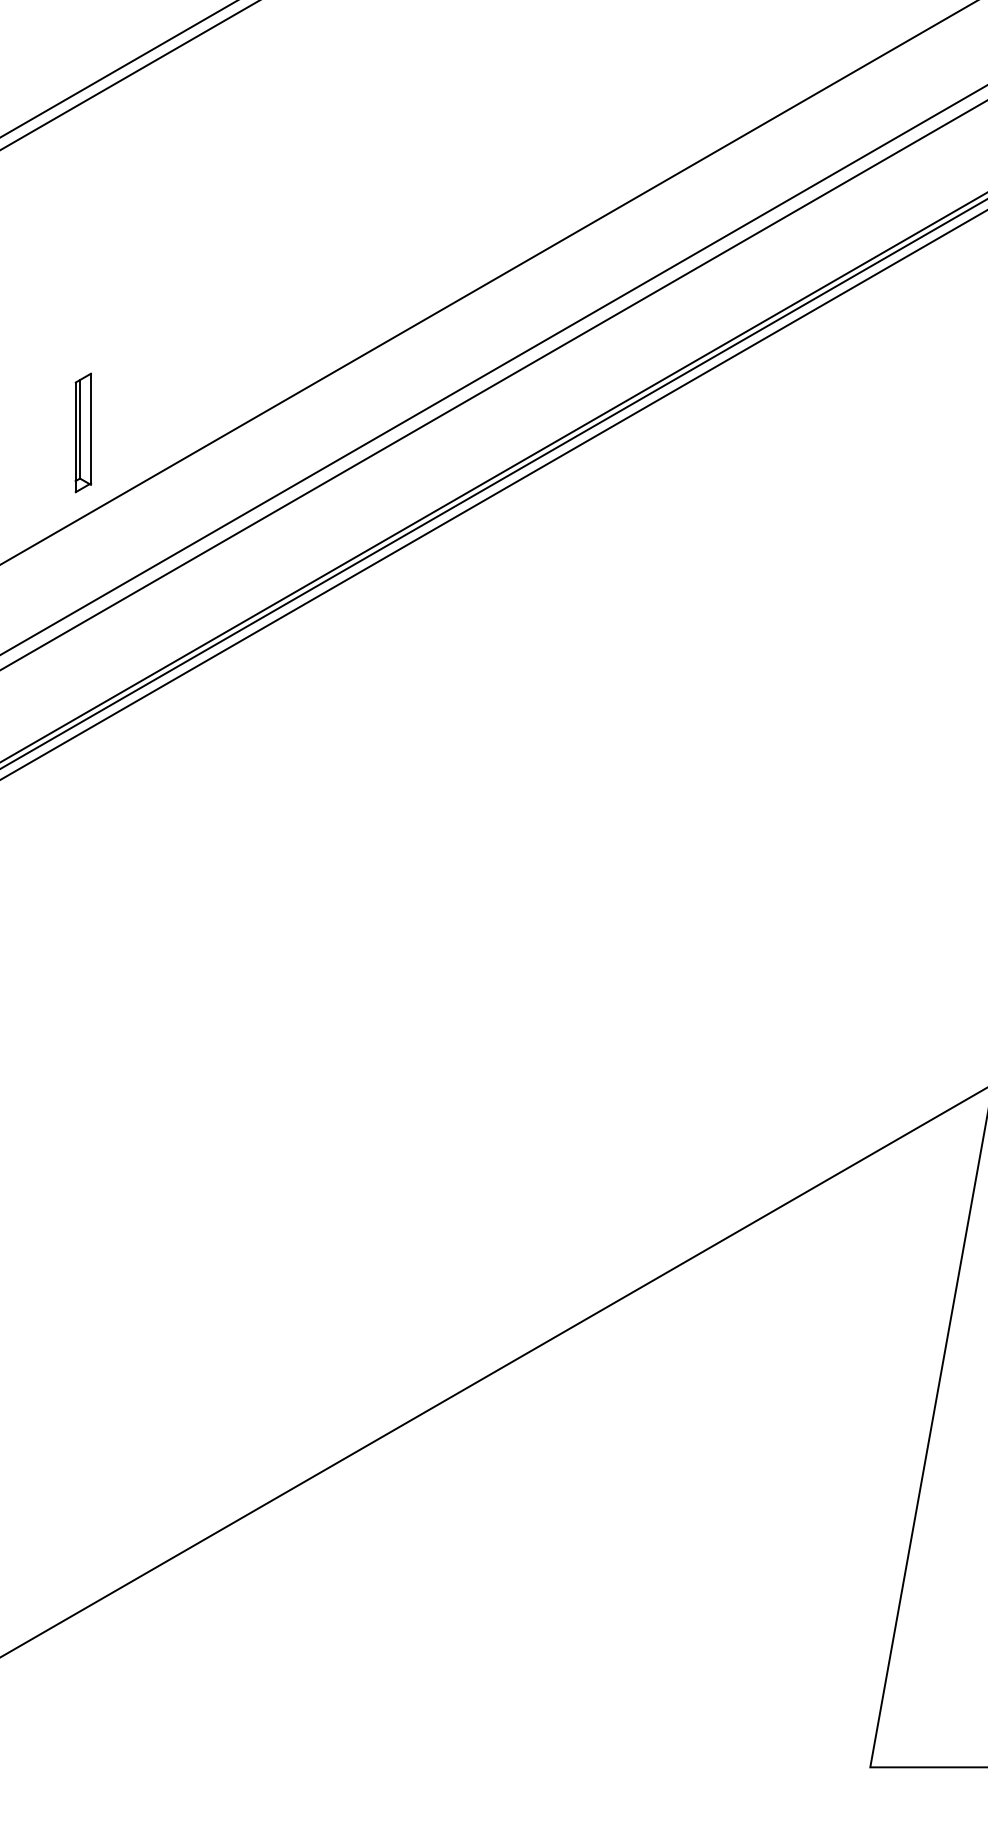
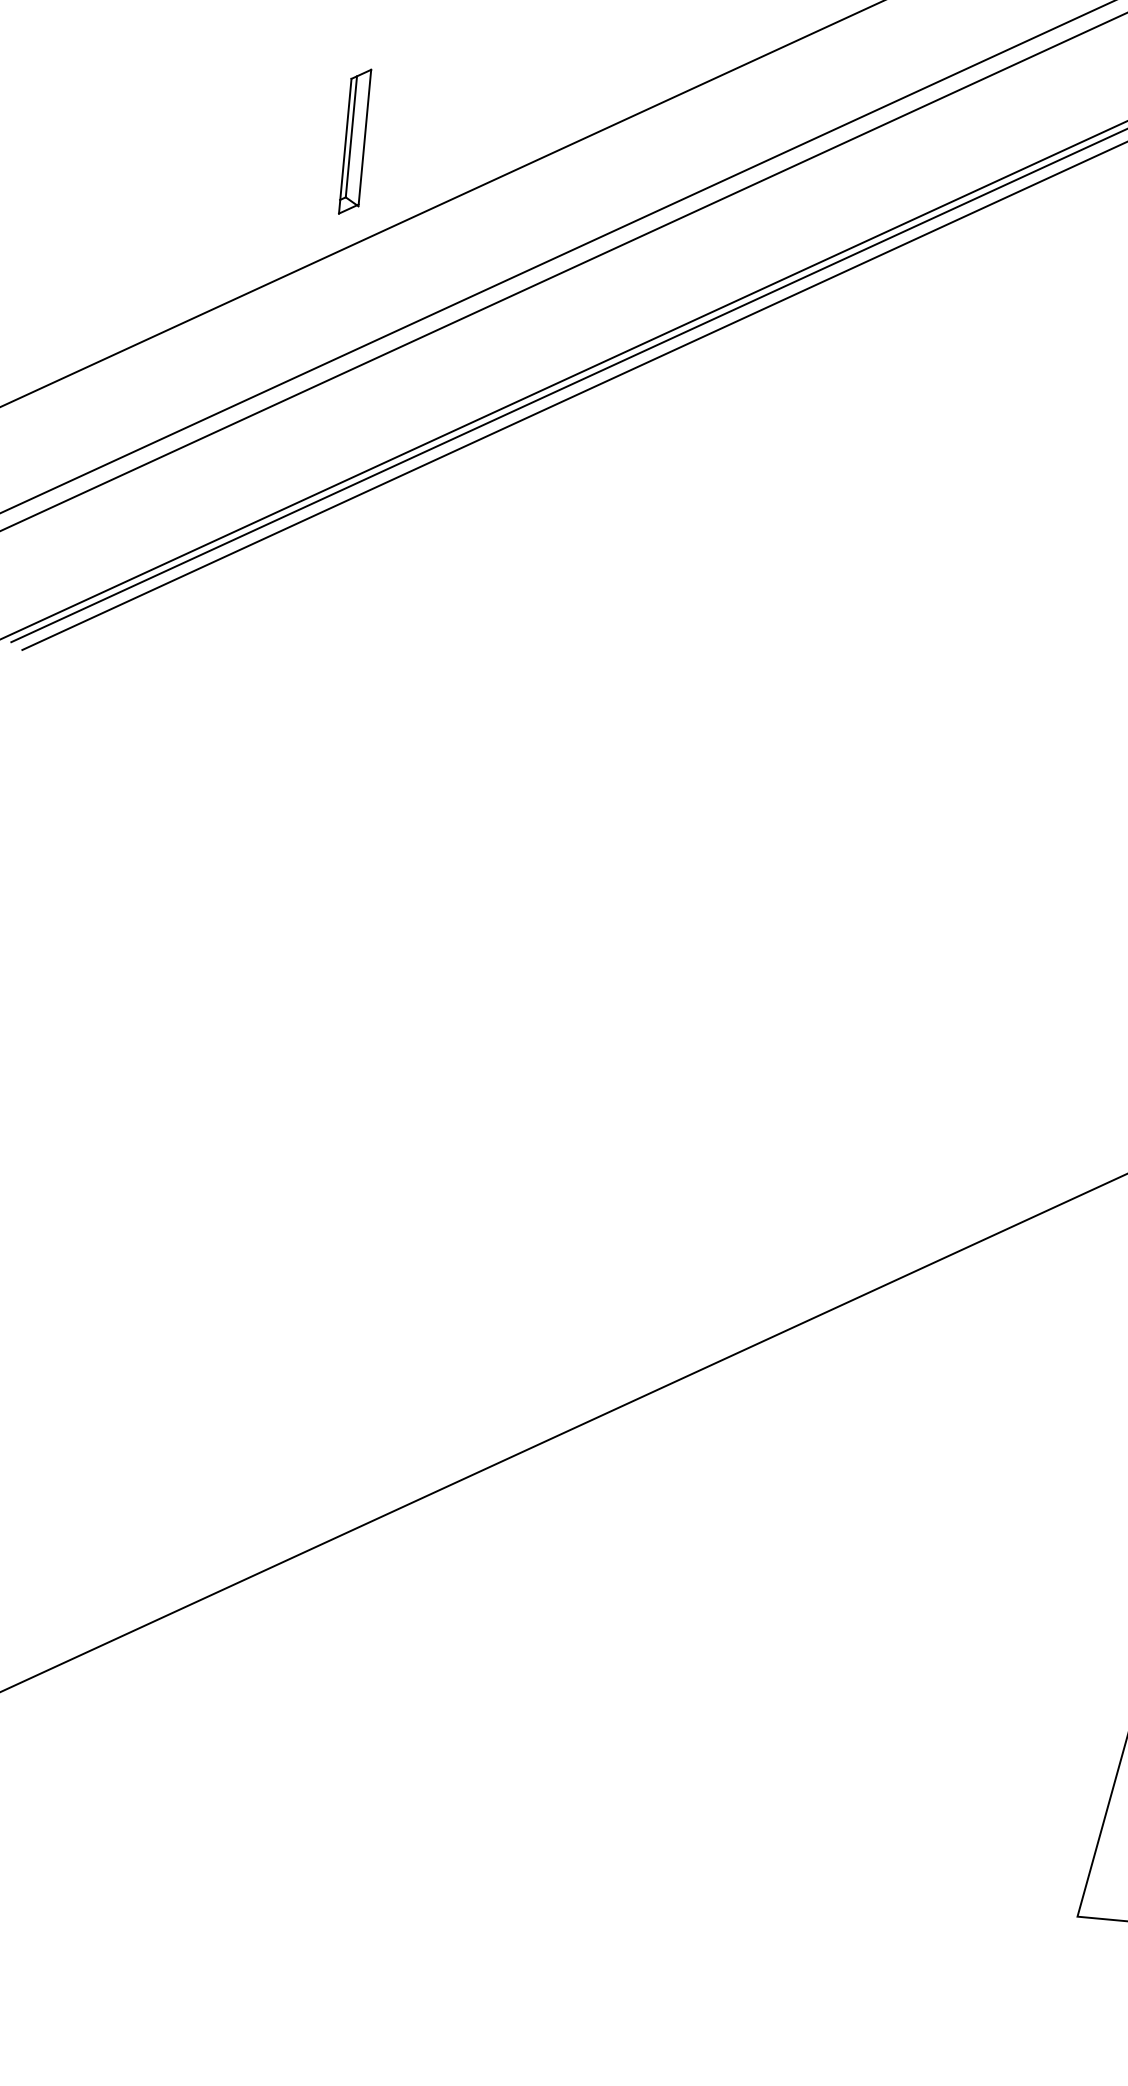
part: (82, 432) -> (354, 141), moved

